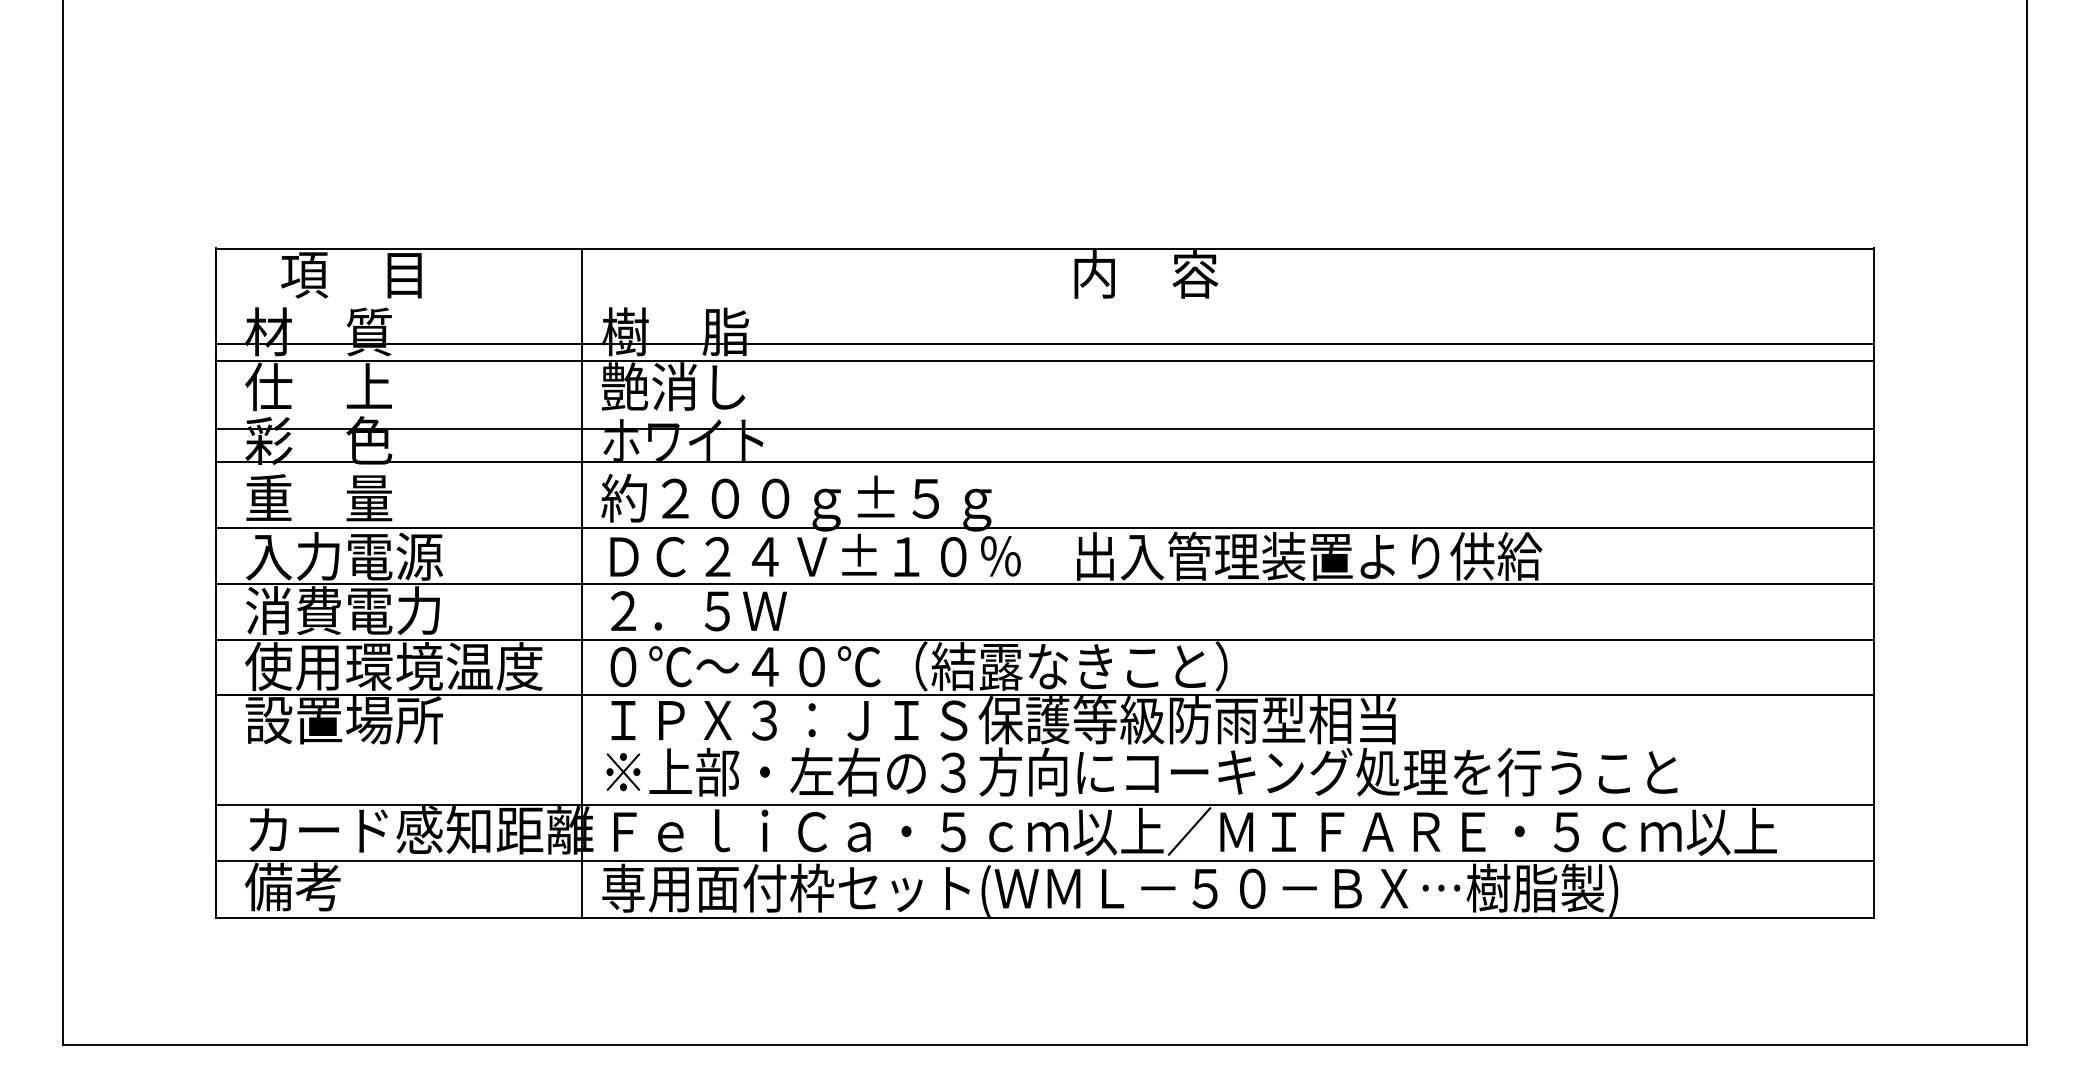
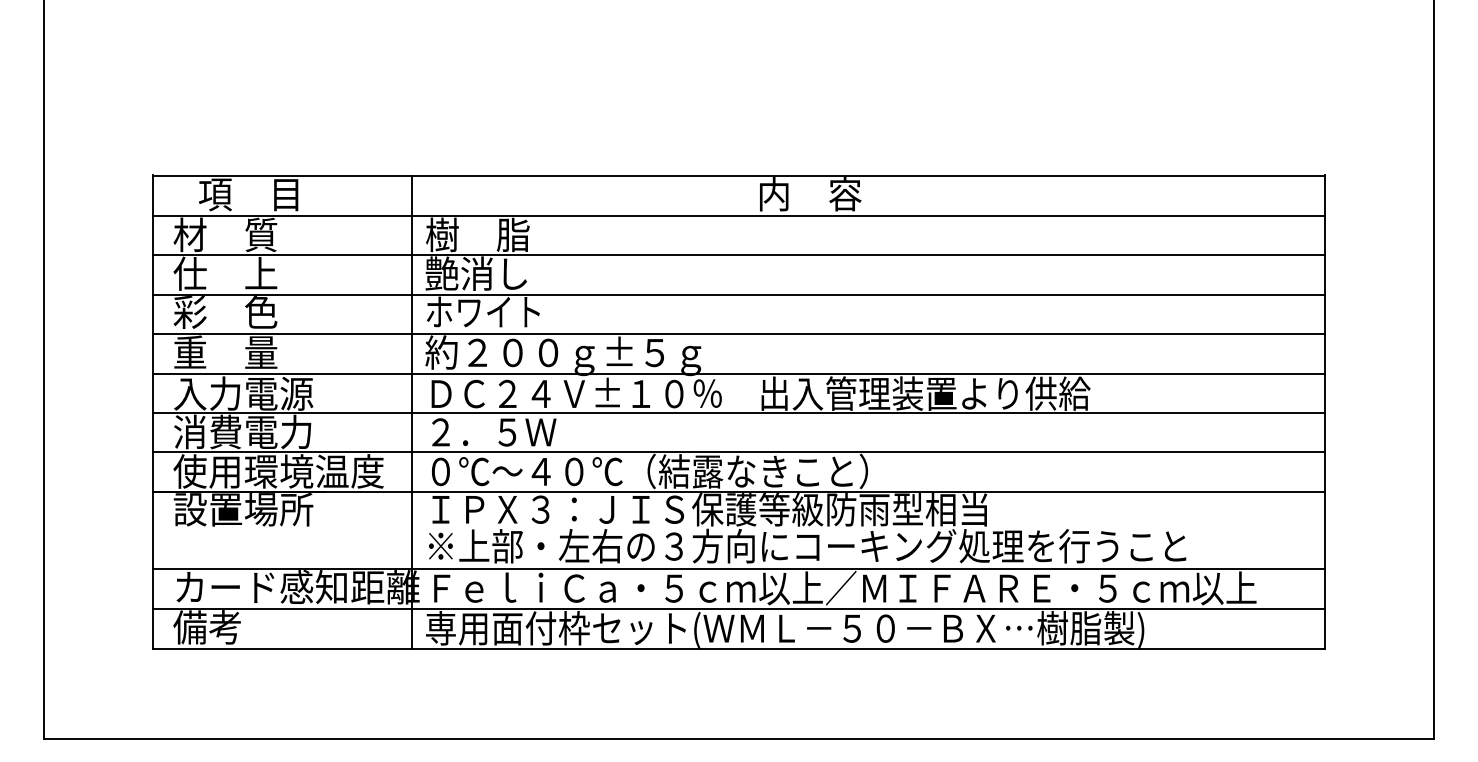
line: (1044, 343) -> (738, 215), moved
line: (1044, 429) -> (738, 334), moved
line: (1044, 462) -> (738, 294), moved

